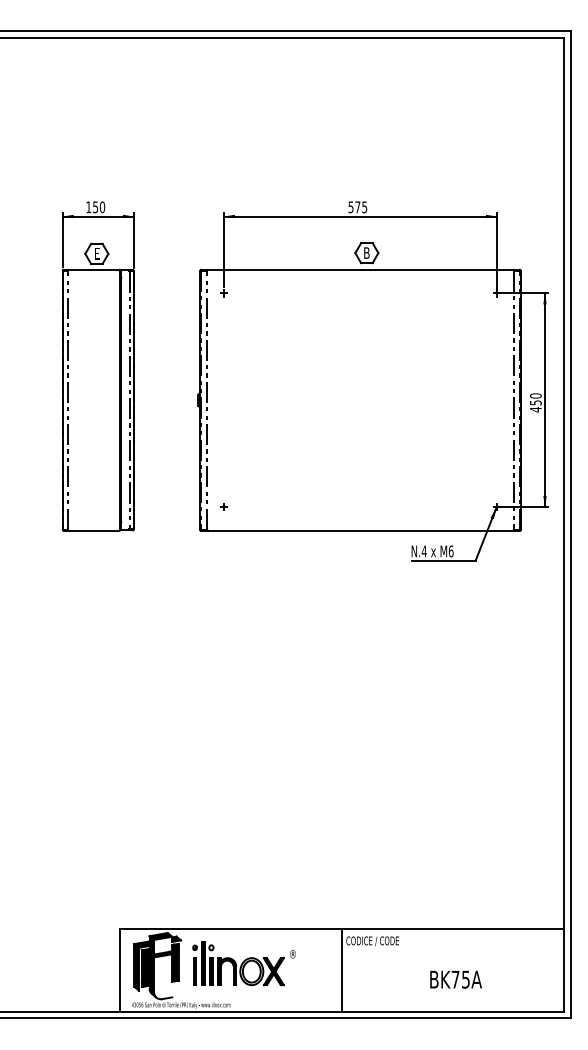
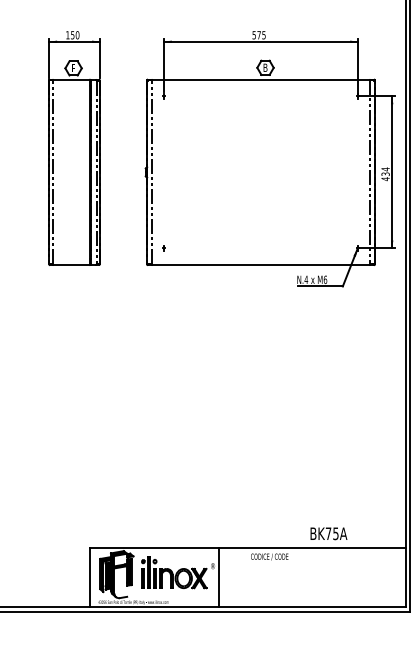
text: (535, 399) -> (385, 171), 450 -> 434
line: (341, 970) -> (218, 577), moved
text: (455, 979) -> (328, 533), moved

